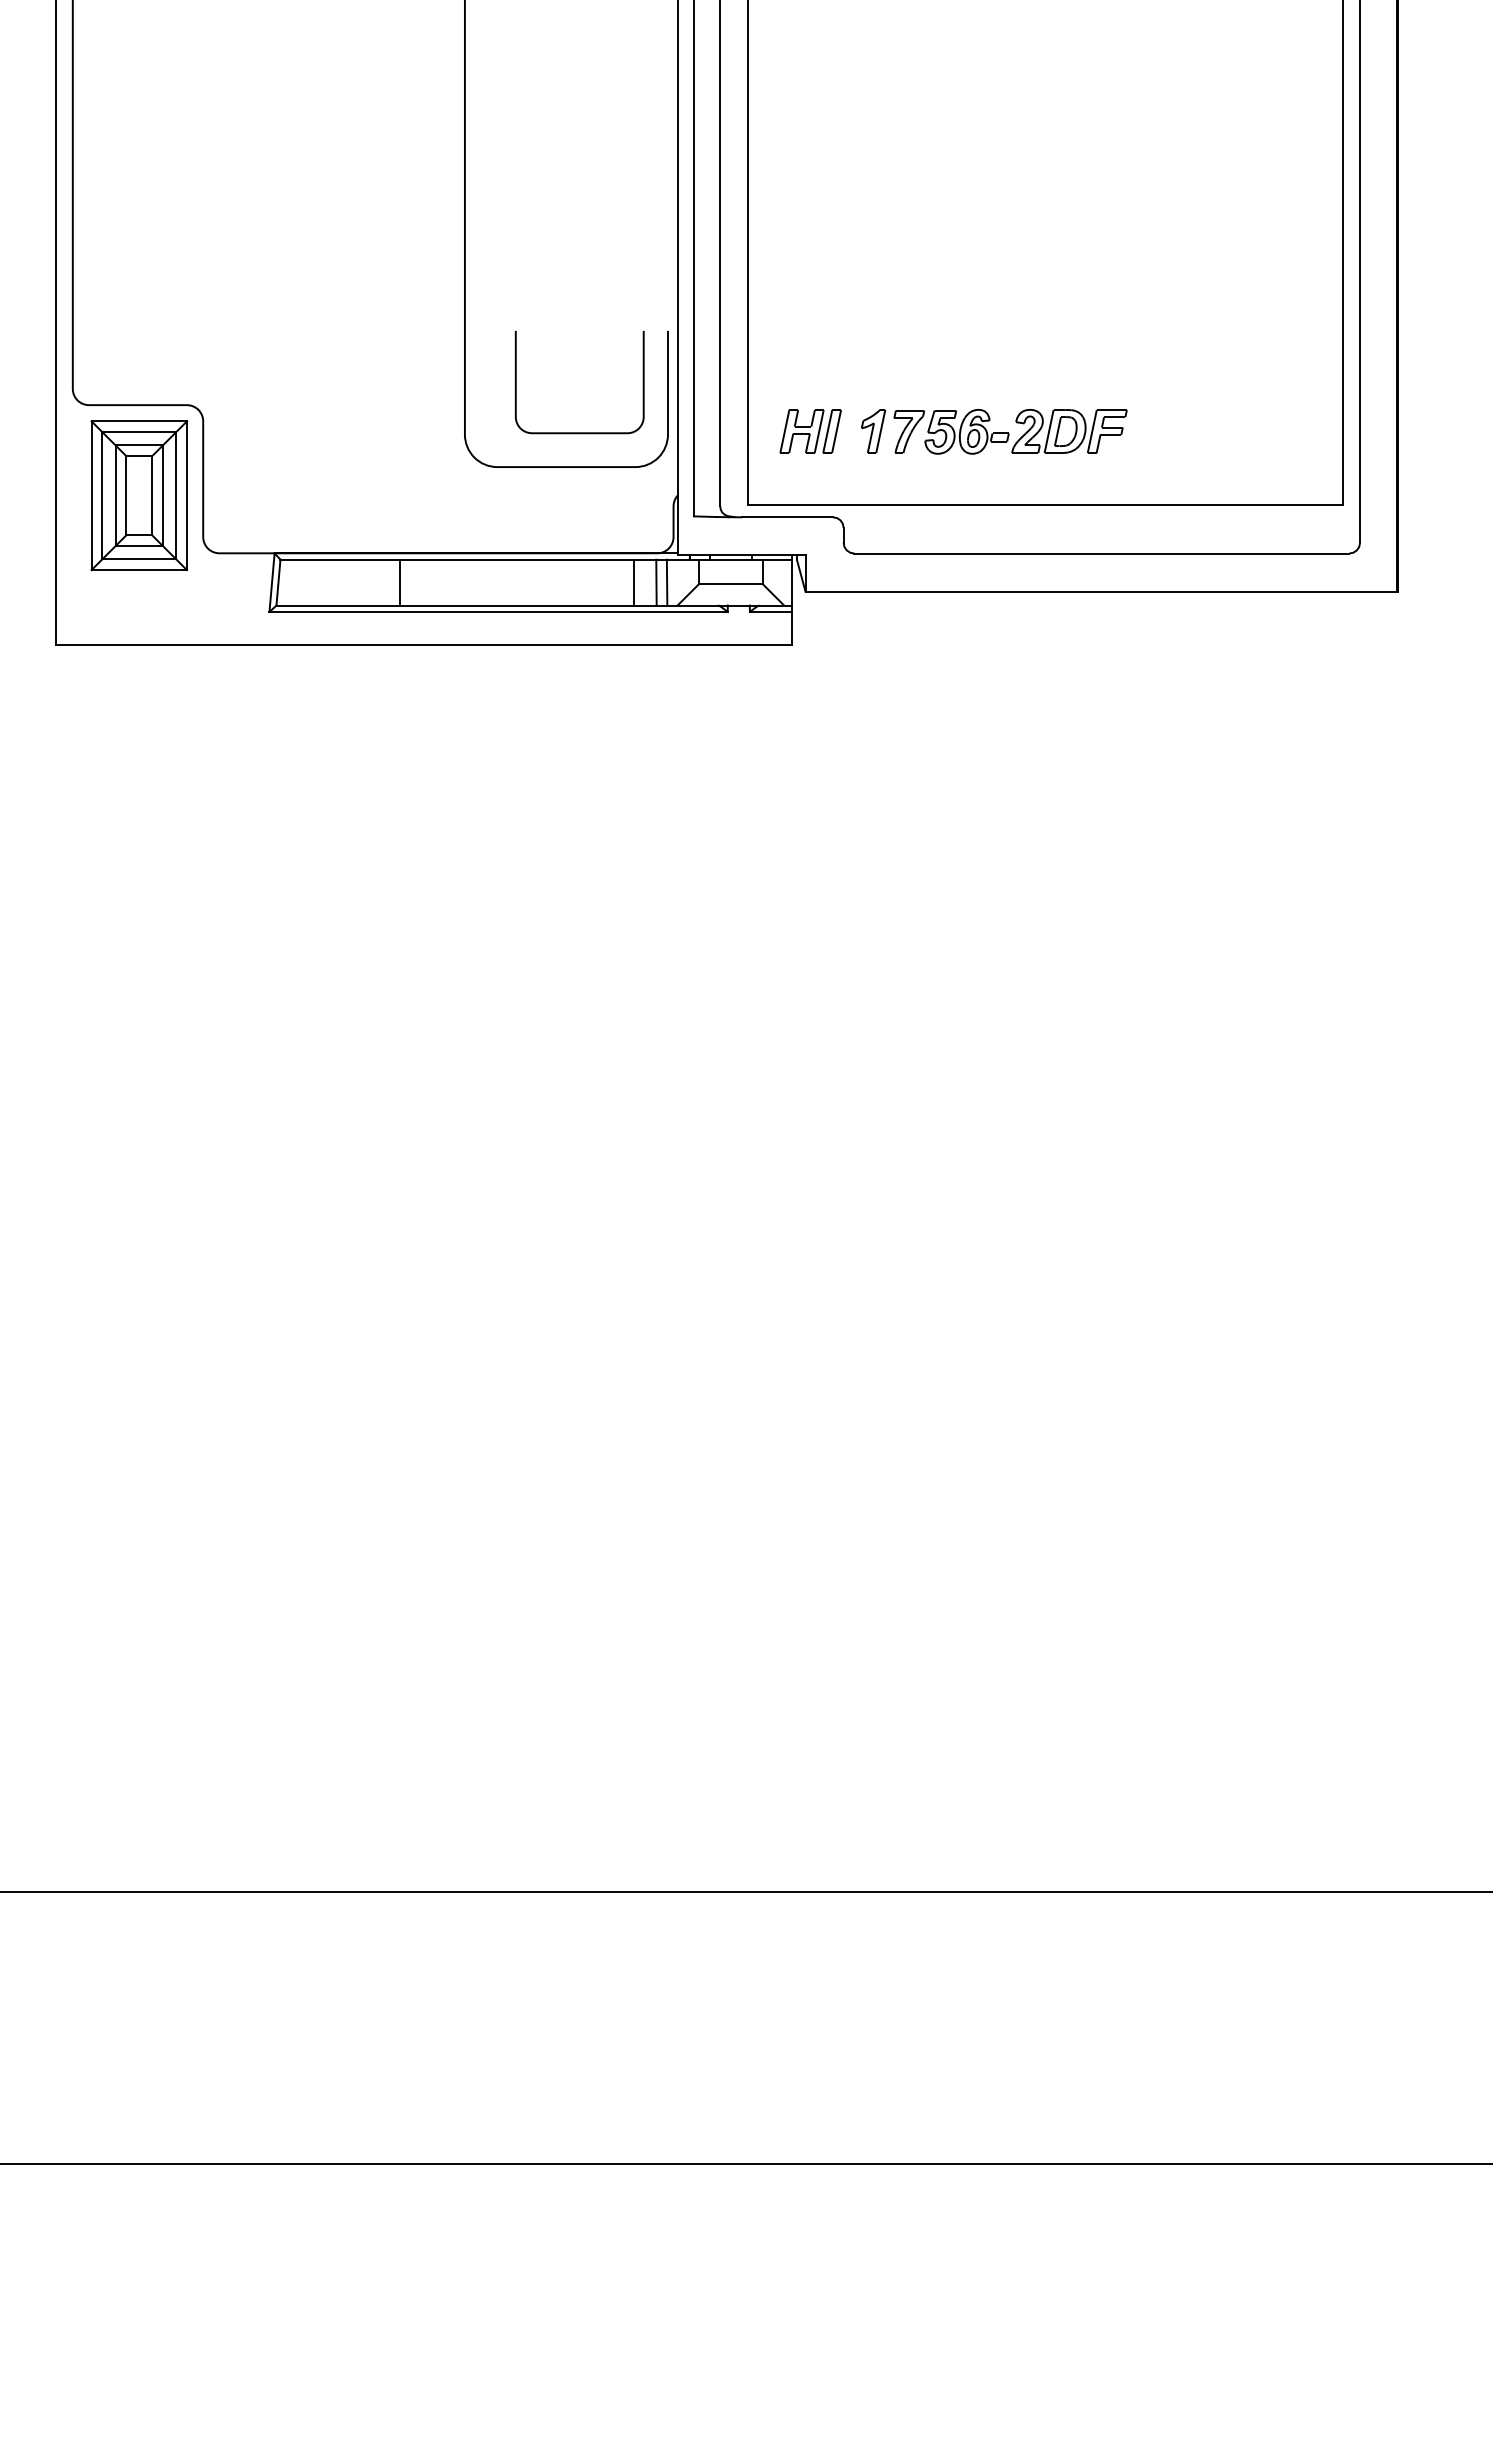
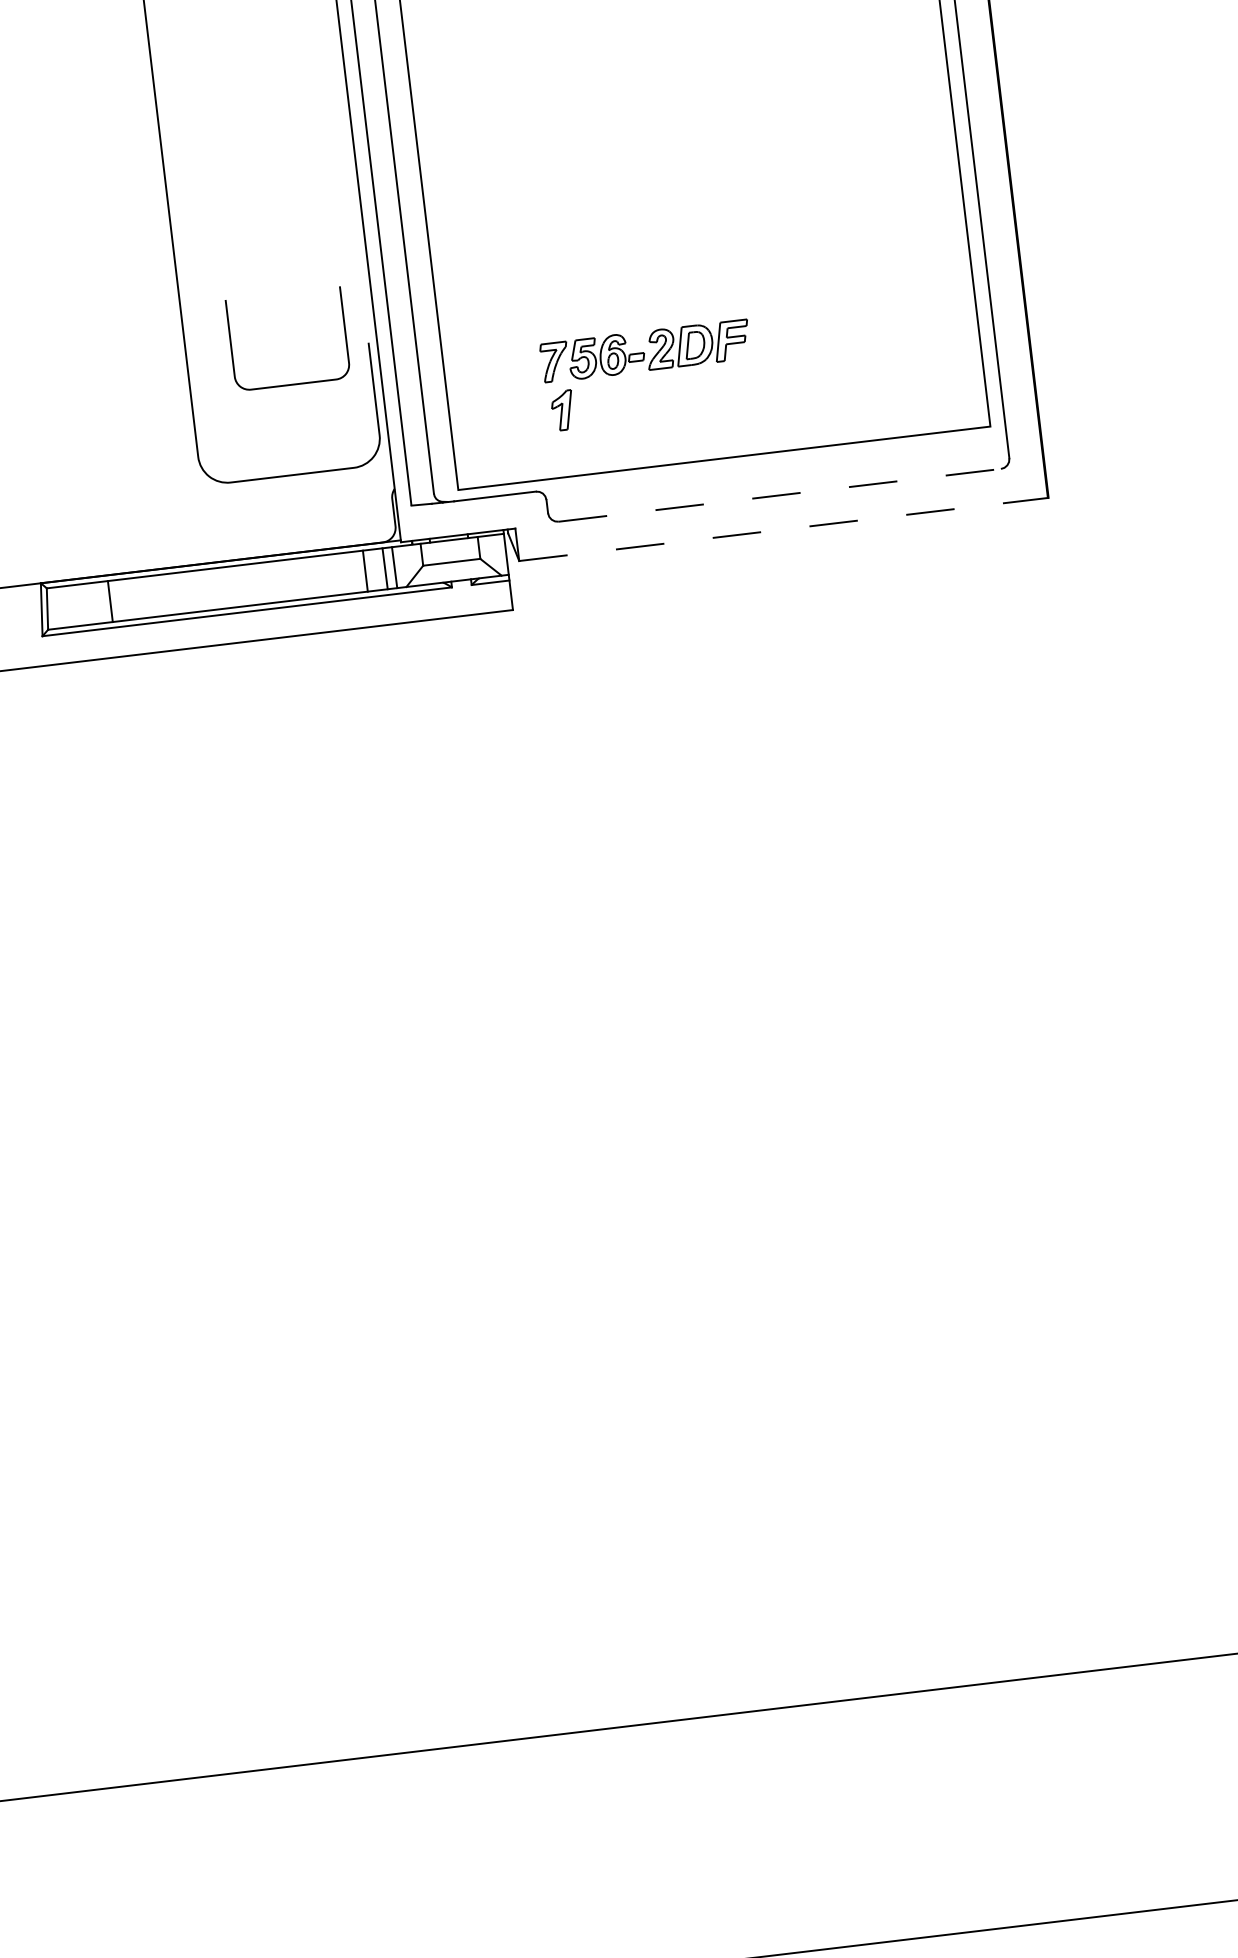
part: (810, 431) -> (506, 417), removed
part: (1010, 431) -> (645, 351), moved
curve: (579, 432) -> (293, 383), moved
line: (1101, 553) -> (779, 495), solid -> dashed
line: (399, 582) -> (110, 601), moved
line: (1102, 591) -> (784, 529), solid -> dashed

